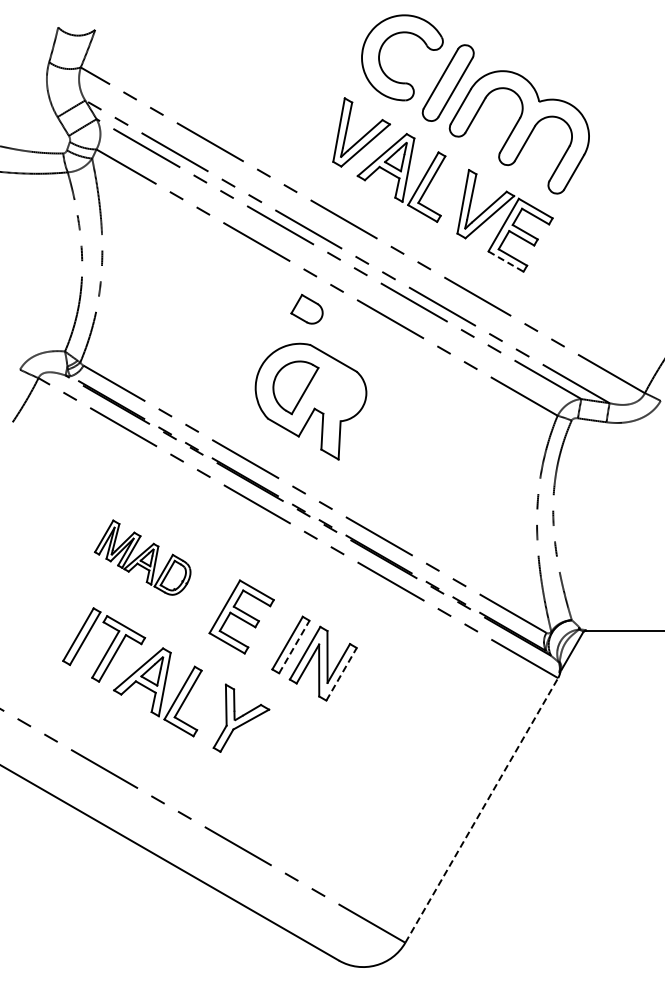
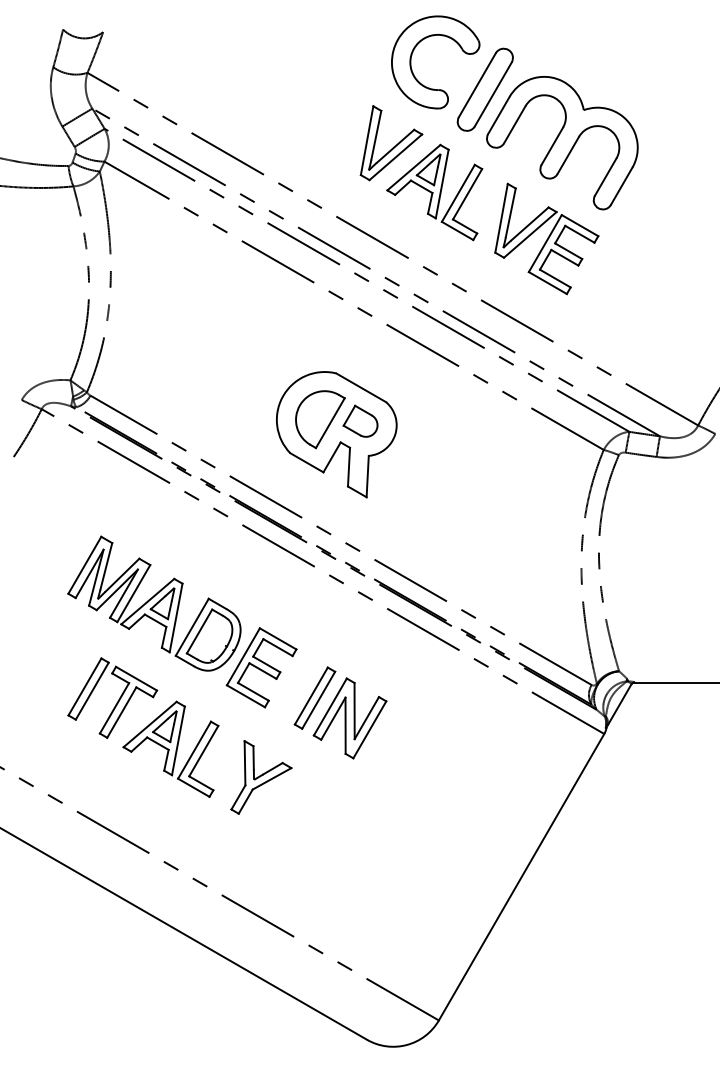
line: (506, 261) -> (548, 282), dashed -> solid
part: (306, 308) -> (360, 420), moved
part: (142, 557) -> (154, 603), size x1.67
line: (294, 646) -> (318, 699), dashed -> solid
line: (341, 673) -> (369, 728), dashed -> solid
line: (481, 810) -> (521, 877), dashed -> solid

